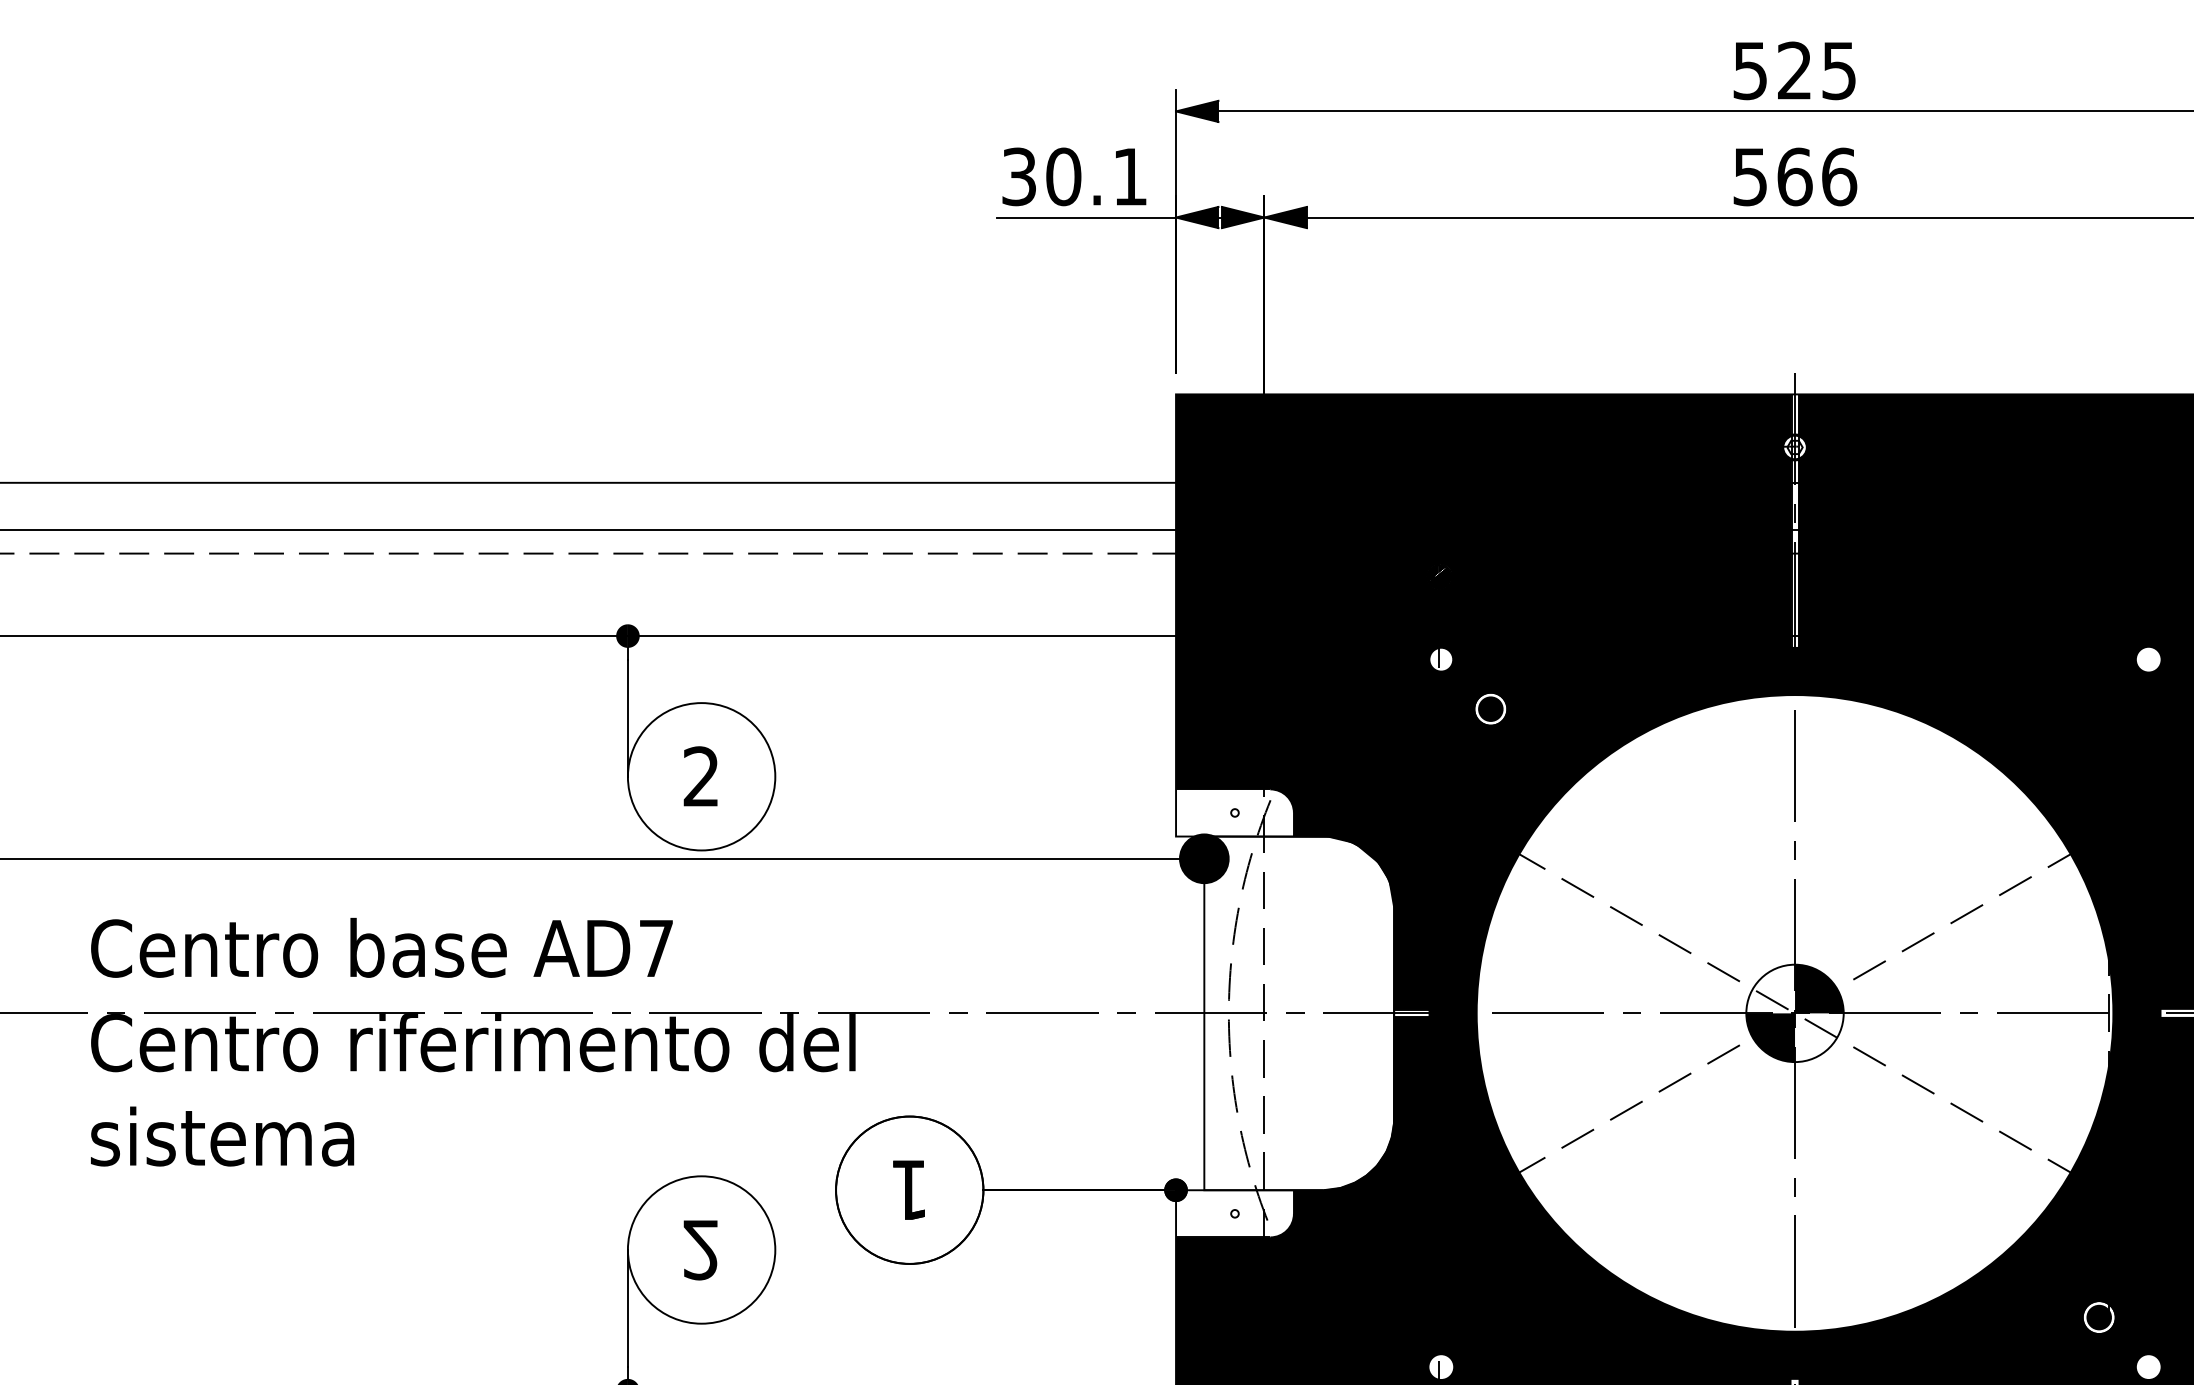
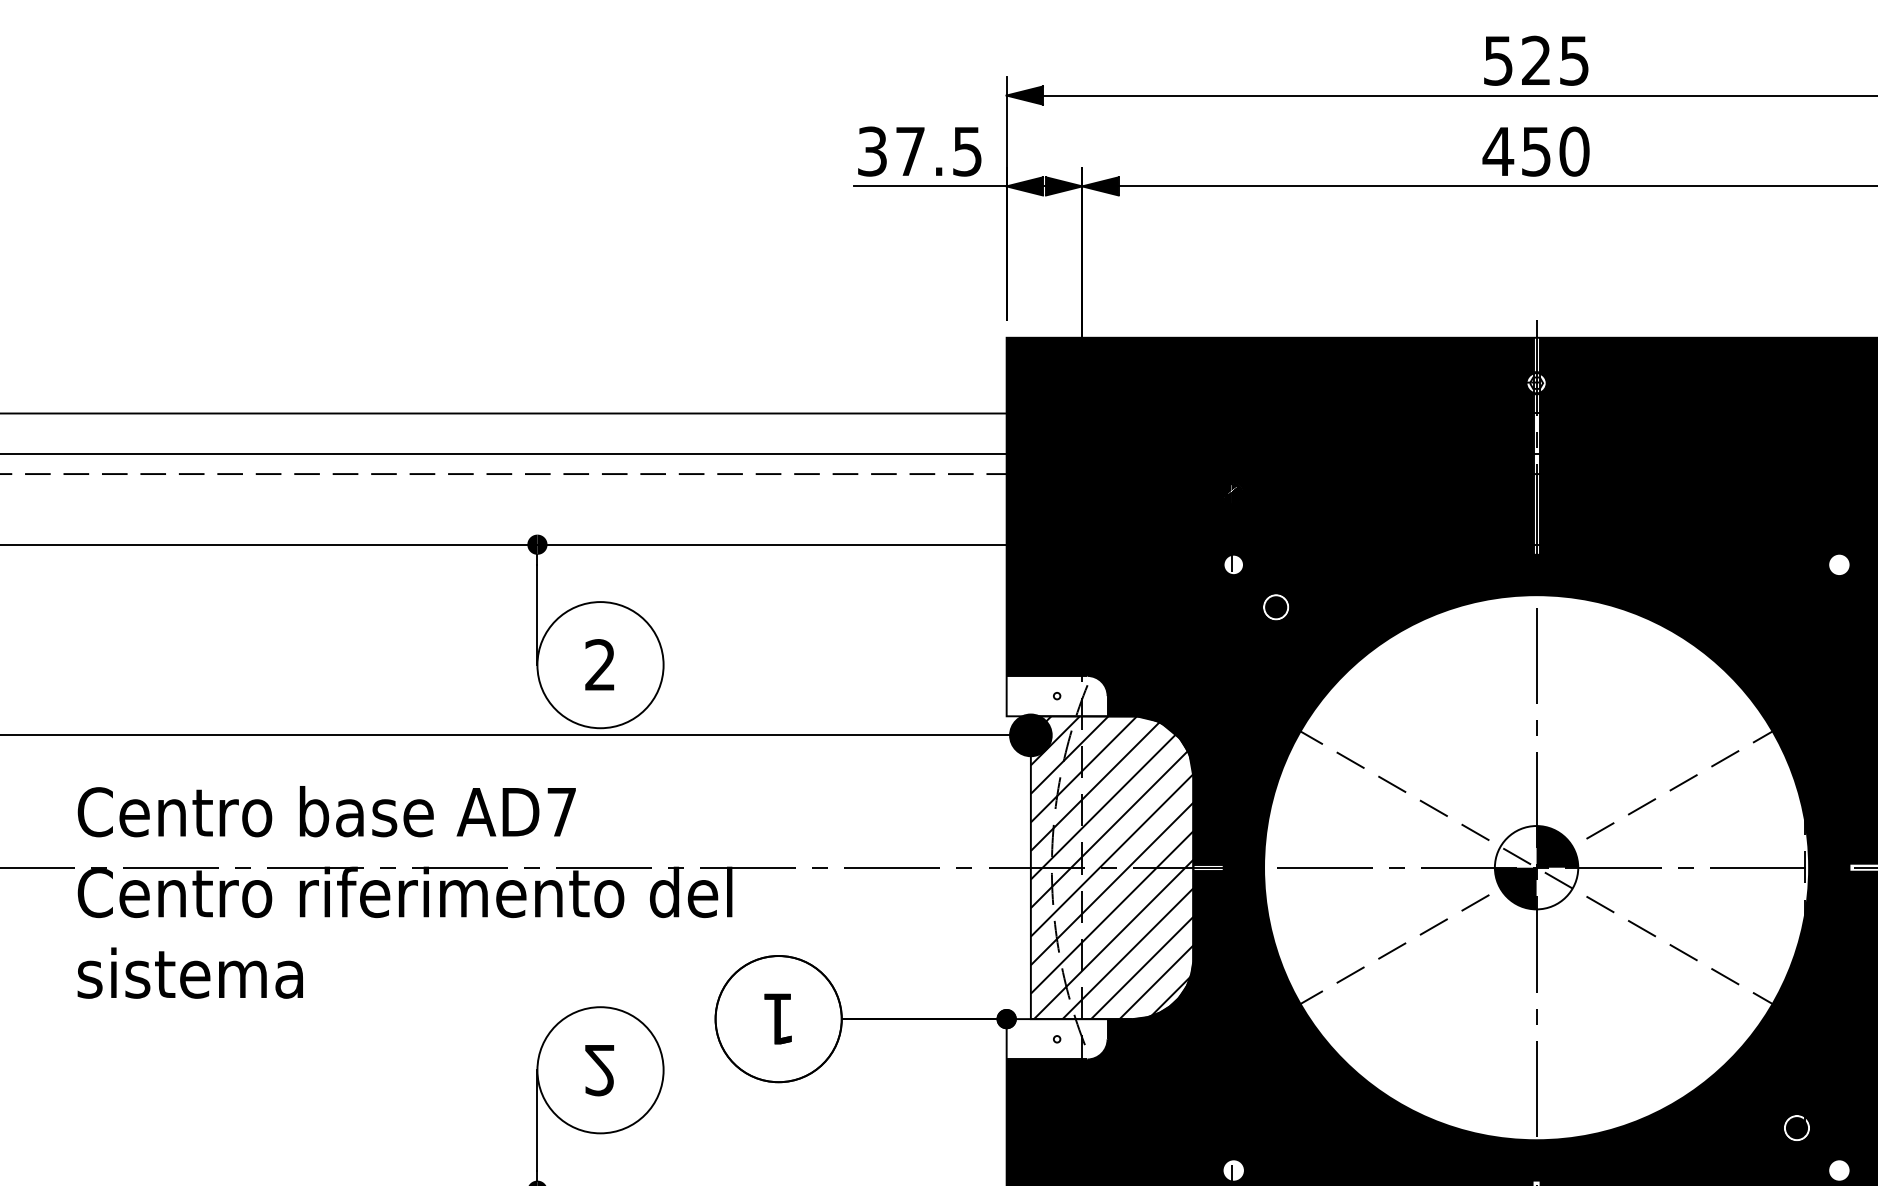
text: (1096, 176) -> (938, 151), 30.1 -> 37.5
text: (1793, 176) -> (1535, 151), 566 -> 450
hatch: (1298, 1013) -> (1111, 867), added

